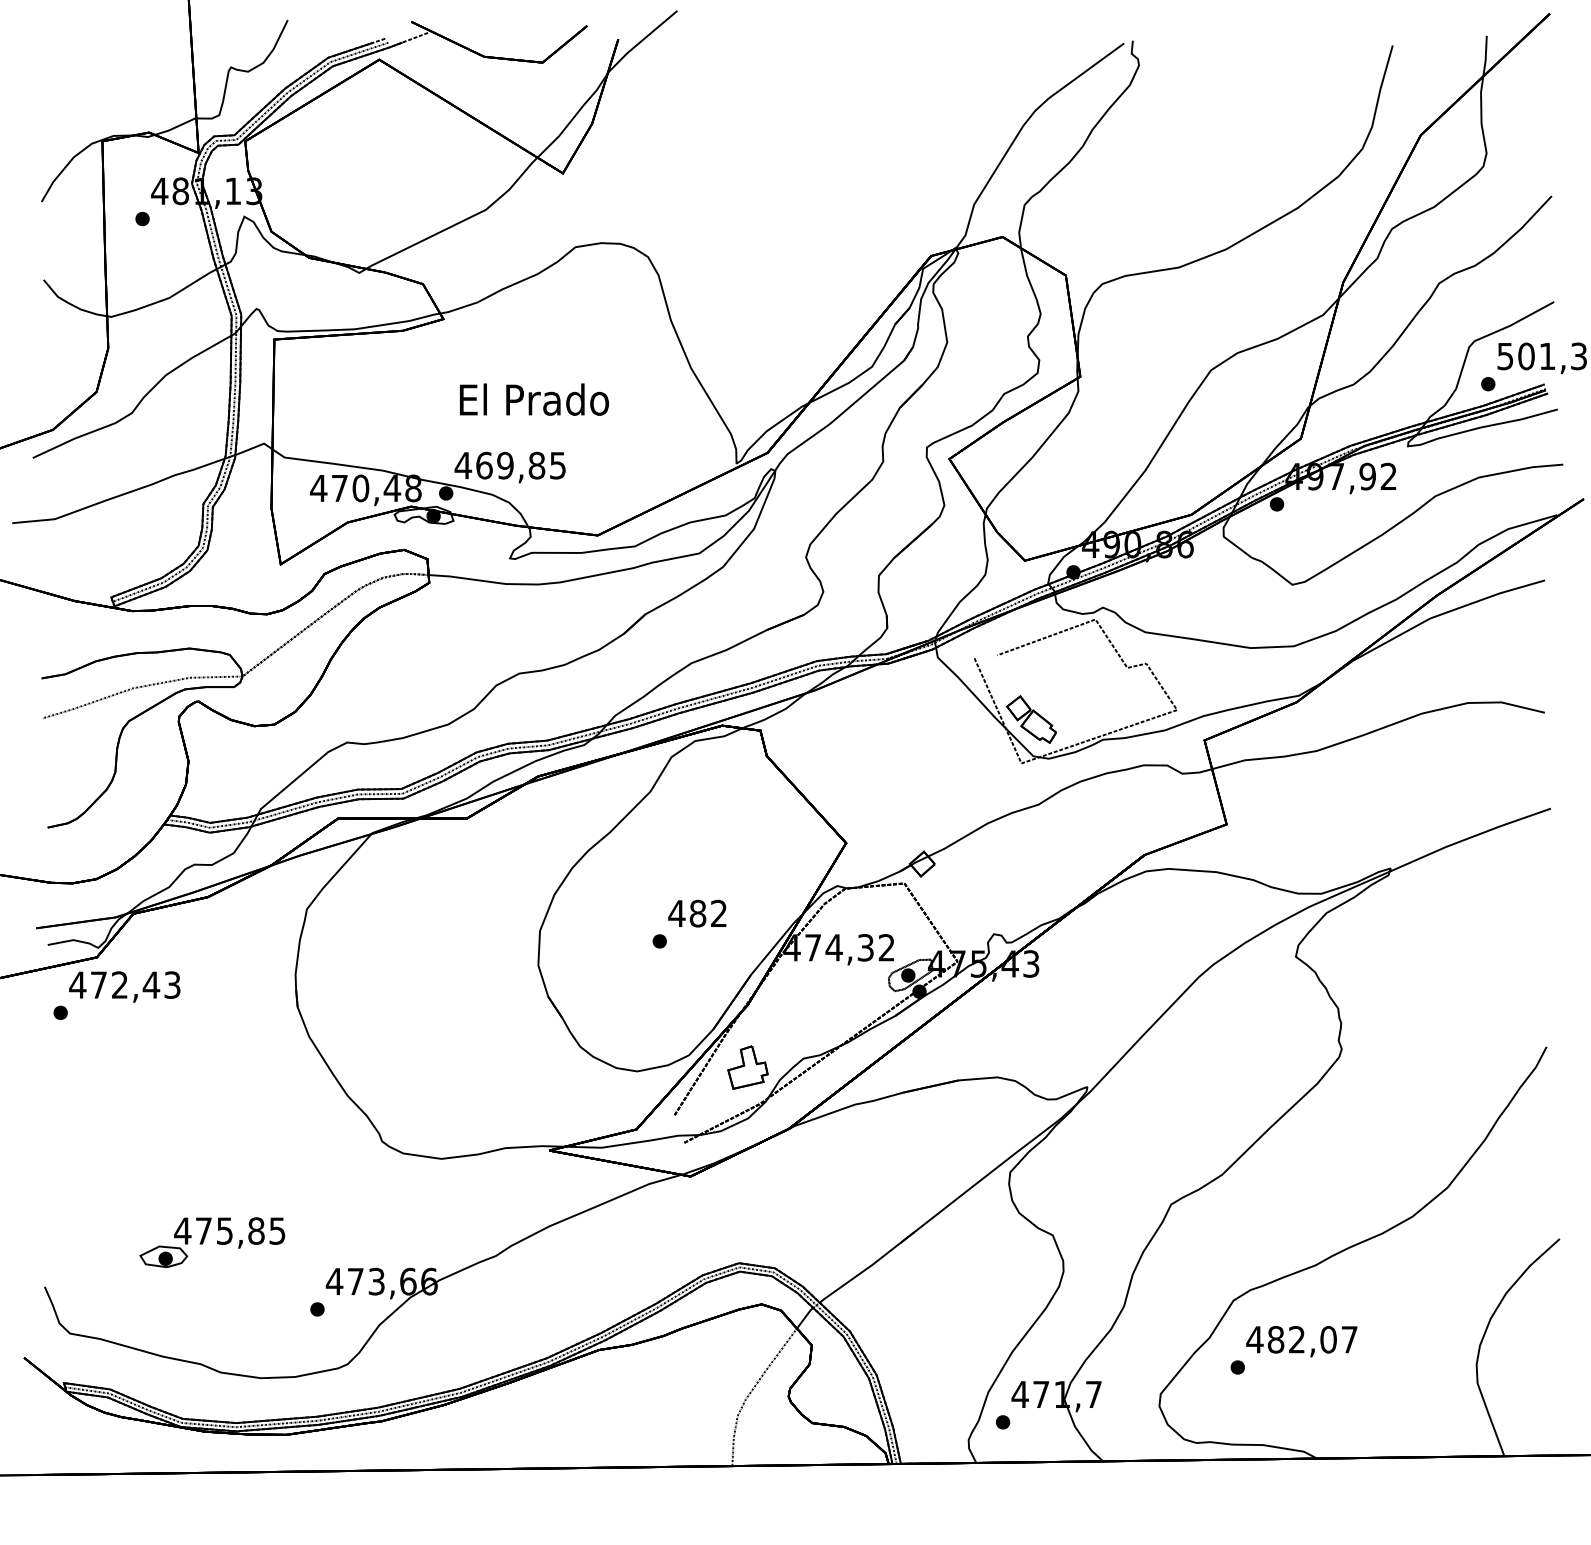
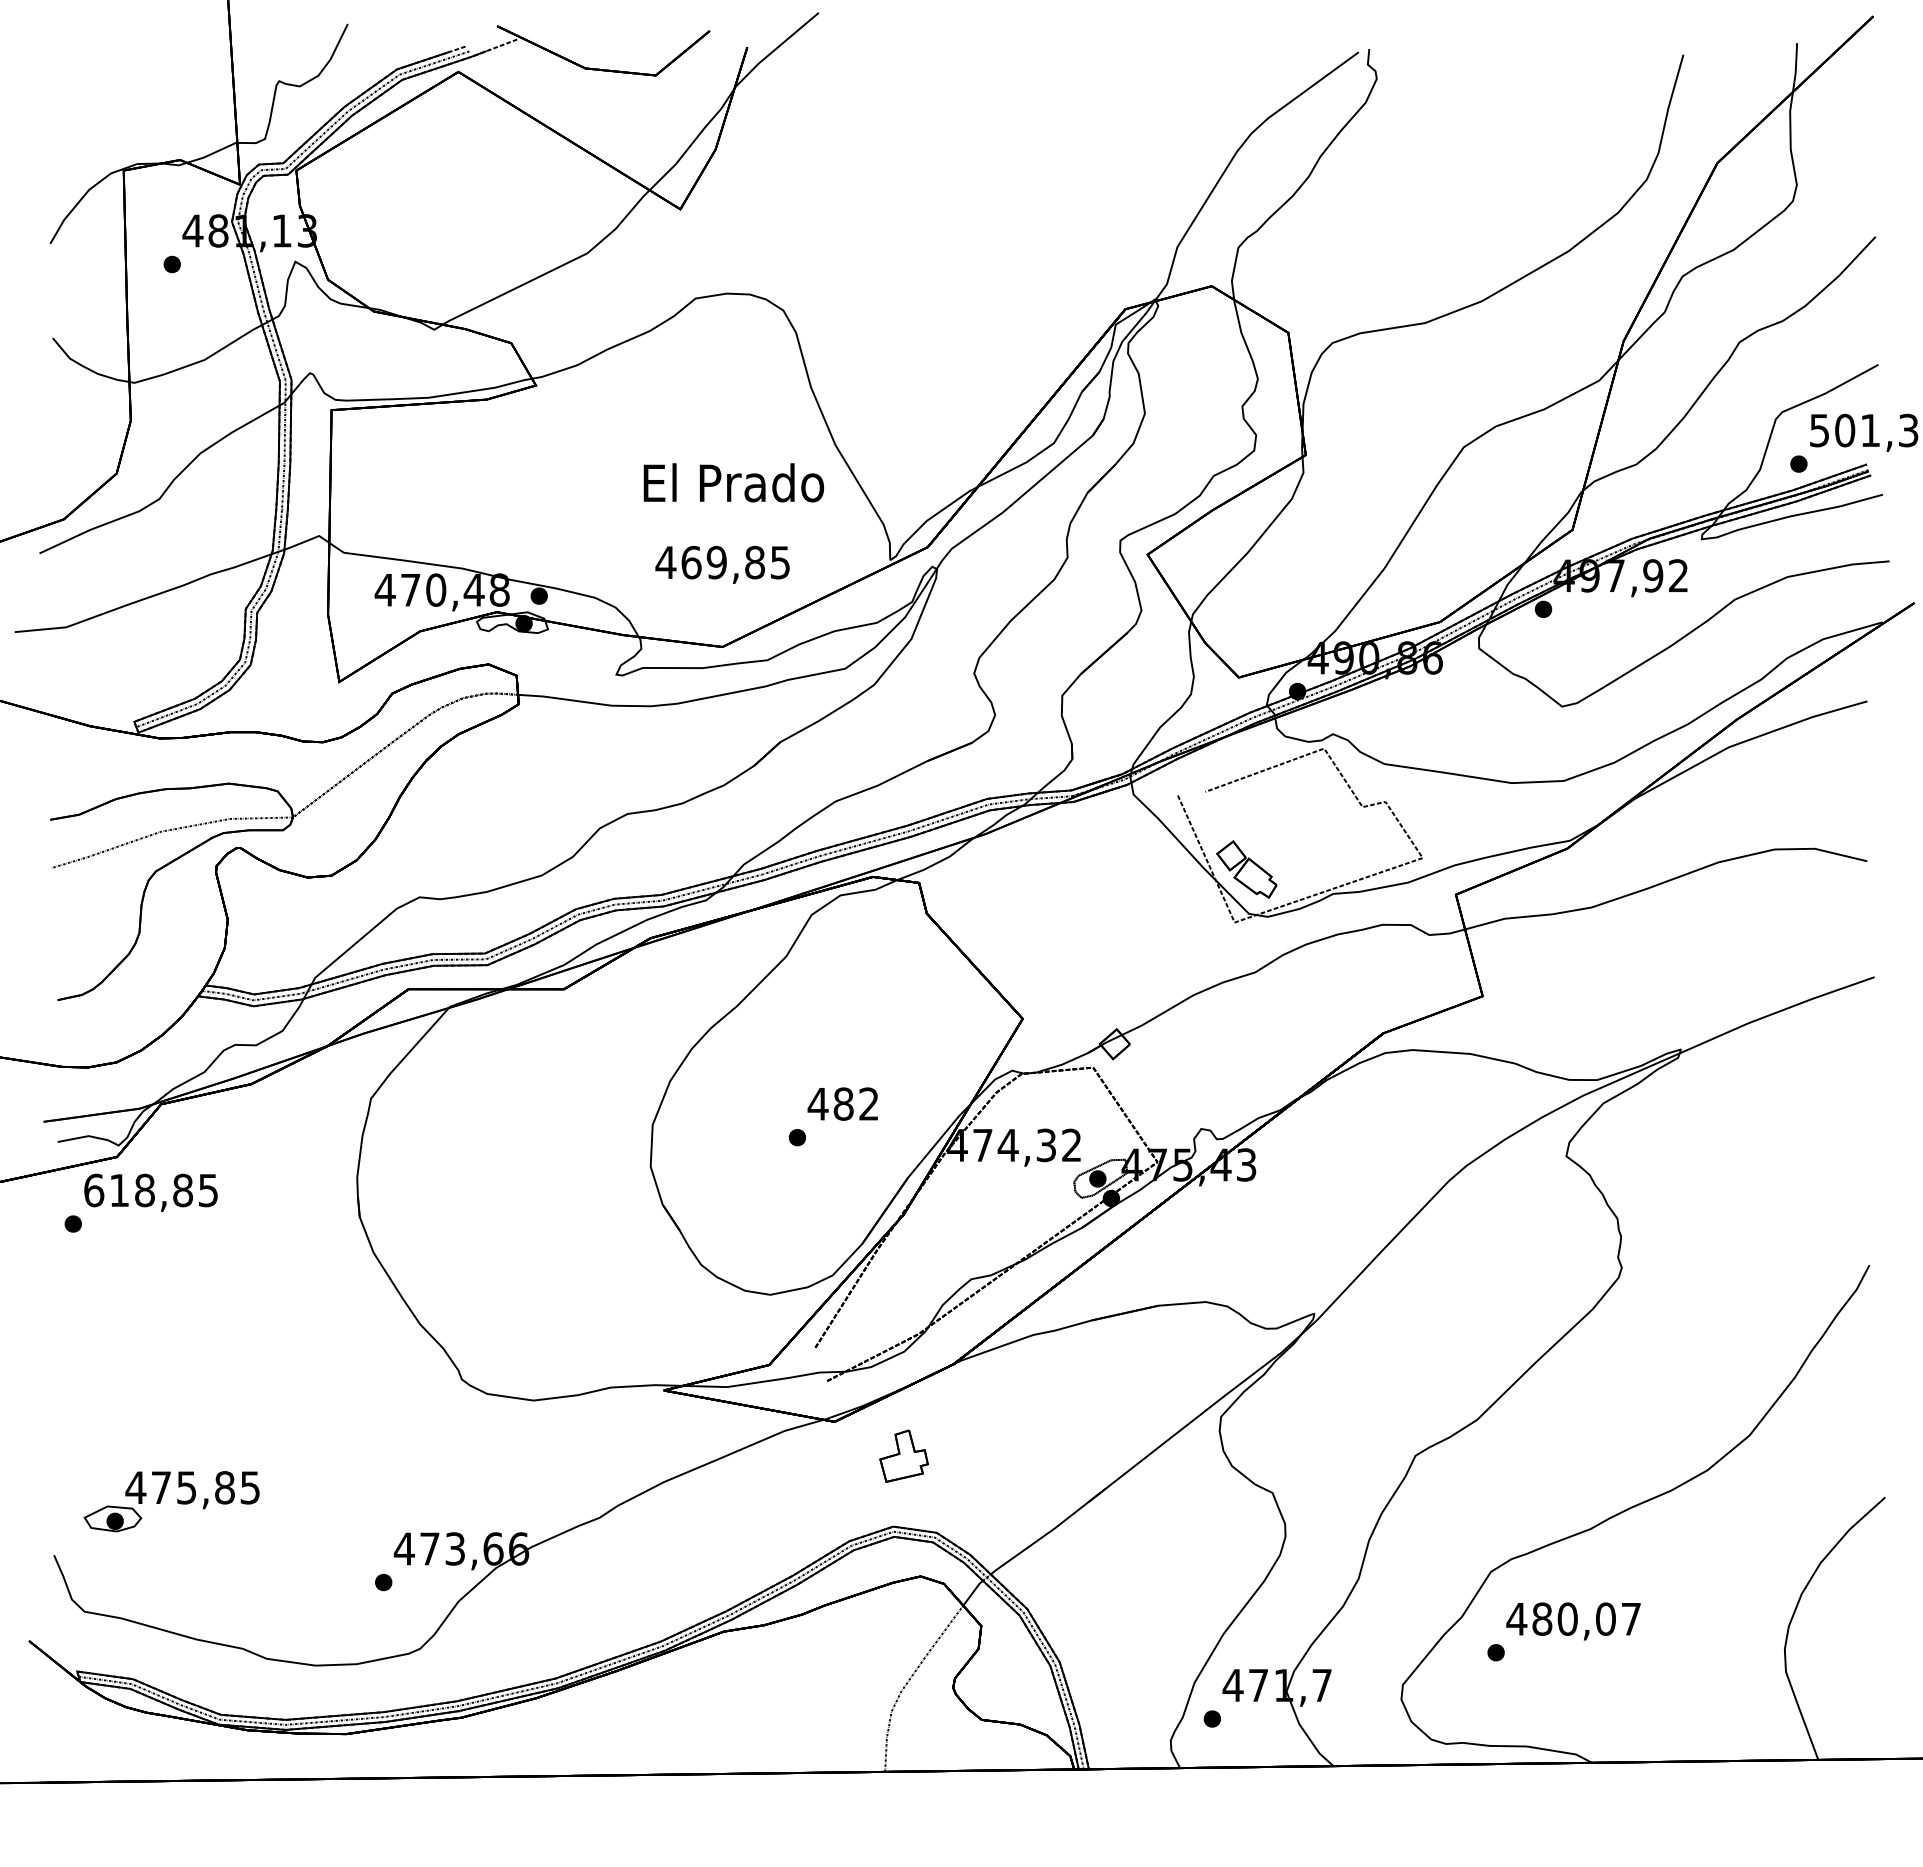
text: (534, 399) -> (733, 482), moved
text: (510, 467) -> (722, 564), moved
text: (124, 985) -> (150, 1190), 472,43 -> 618,85
part: (747, 1067) -> (903, 1455), moved
part: (212, 1242) -> (171, 1501), moved
text: (1296, 1339) -> (1567, 1618), 482,07 -> 480,07

